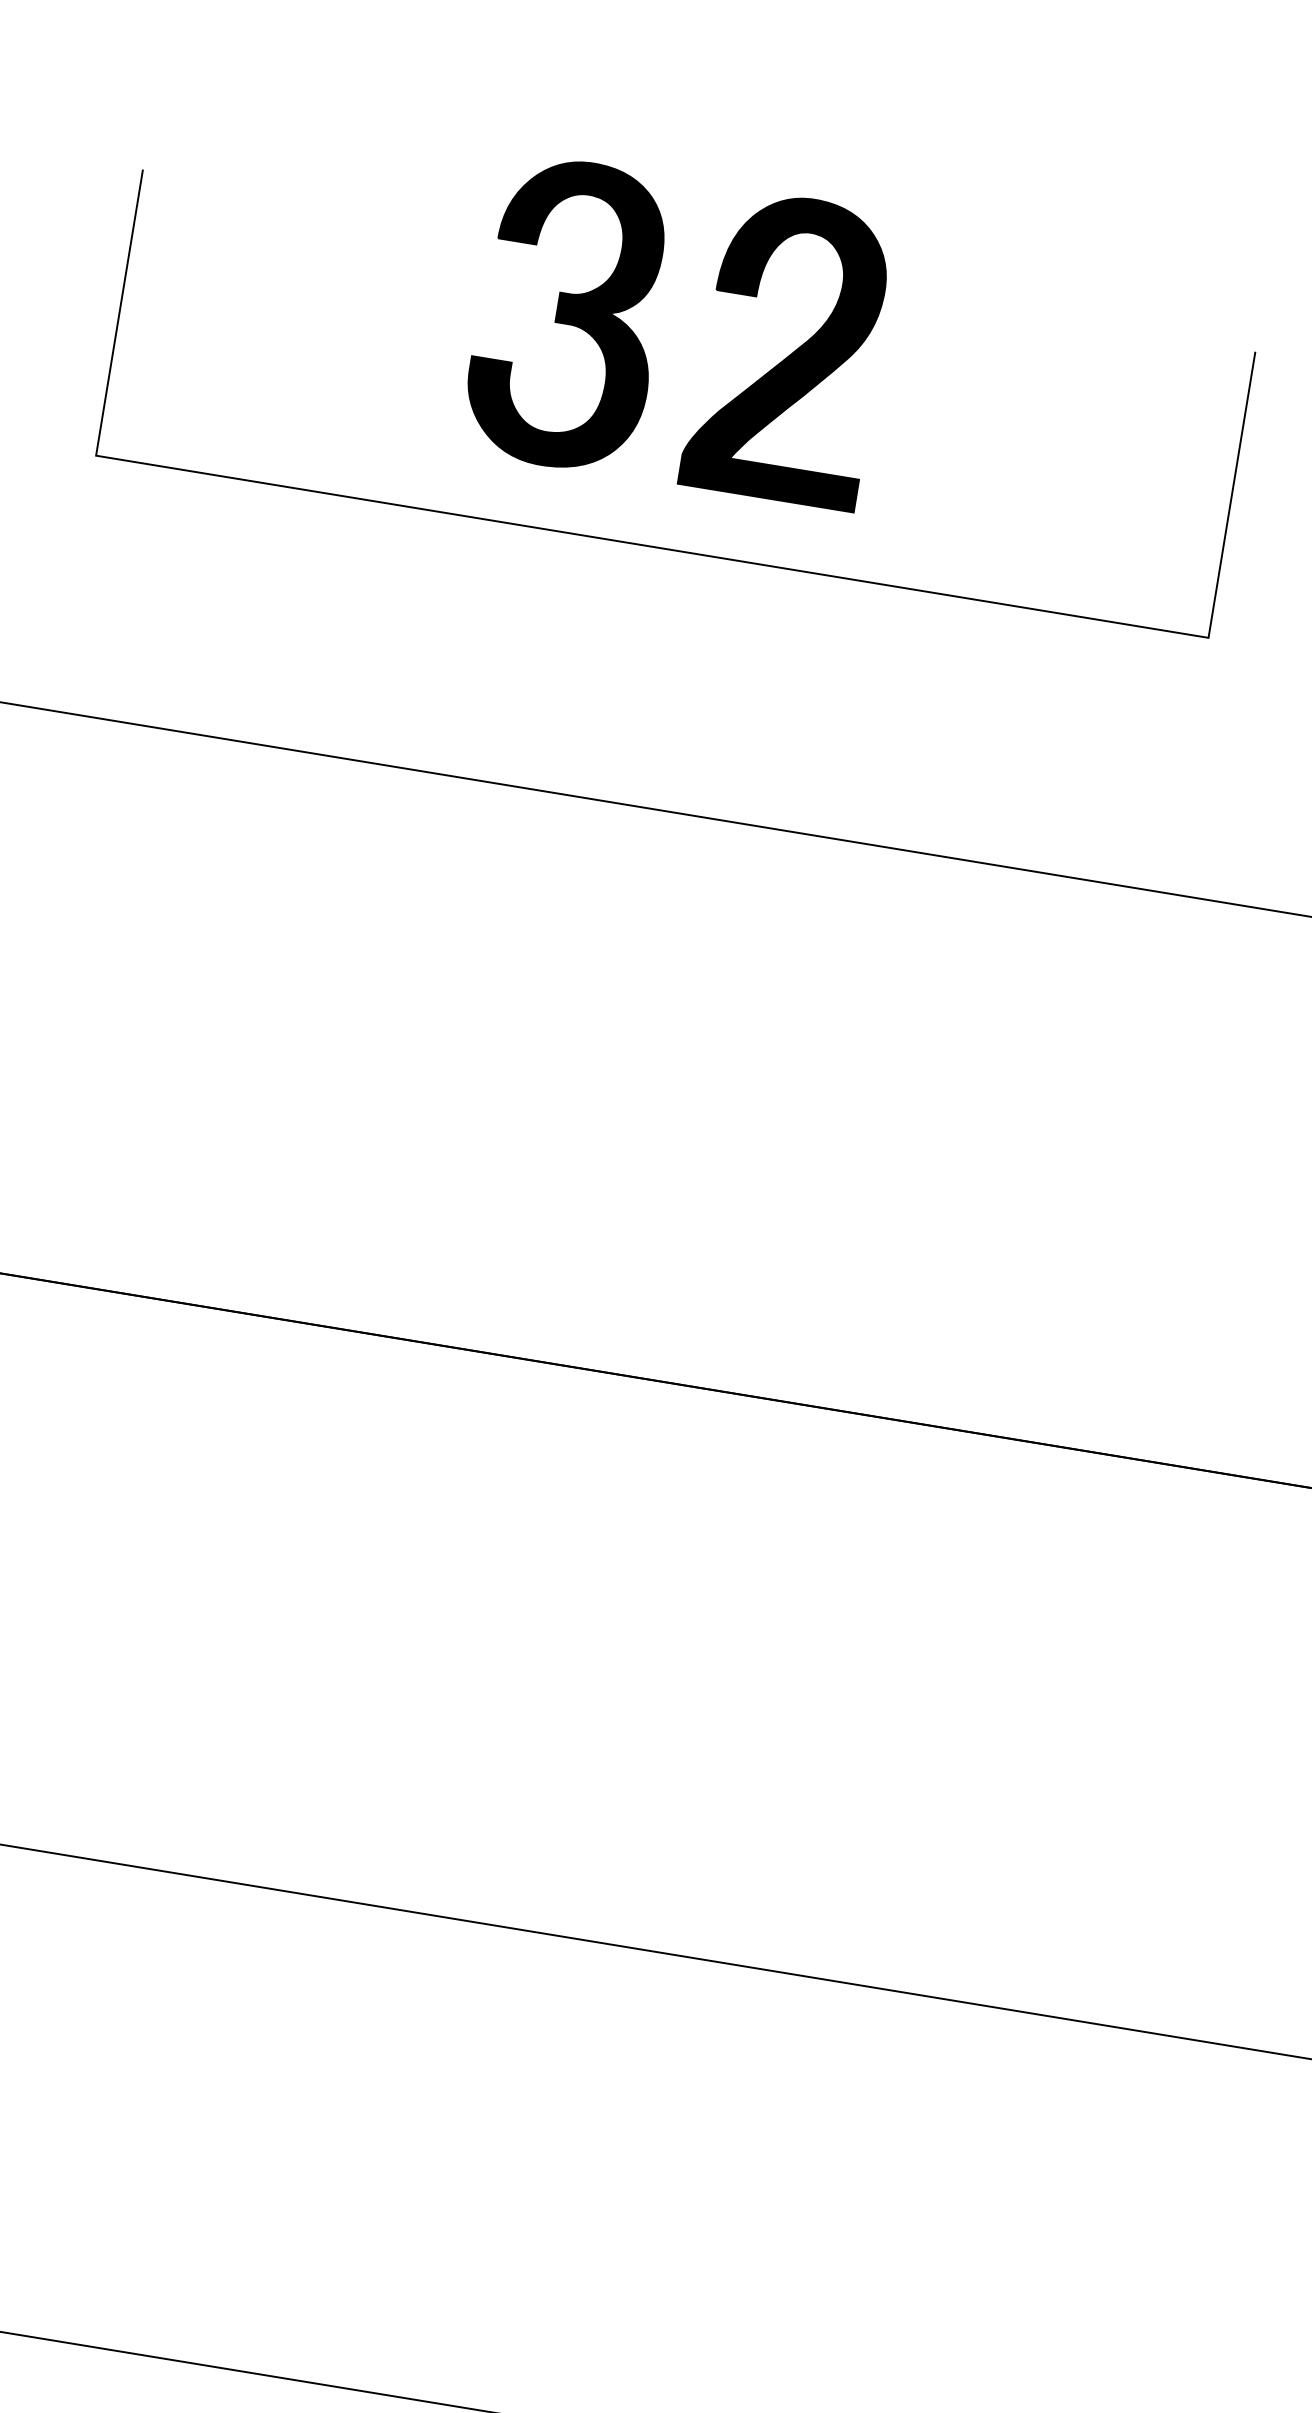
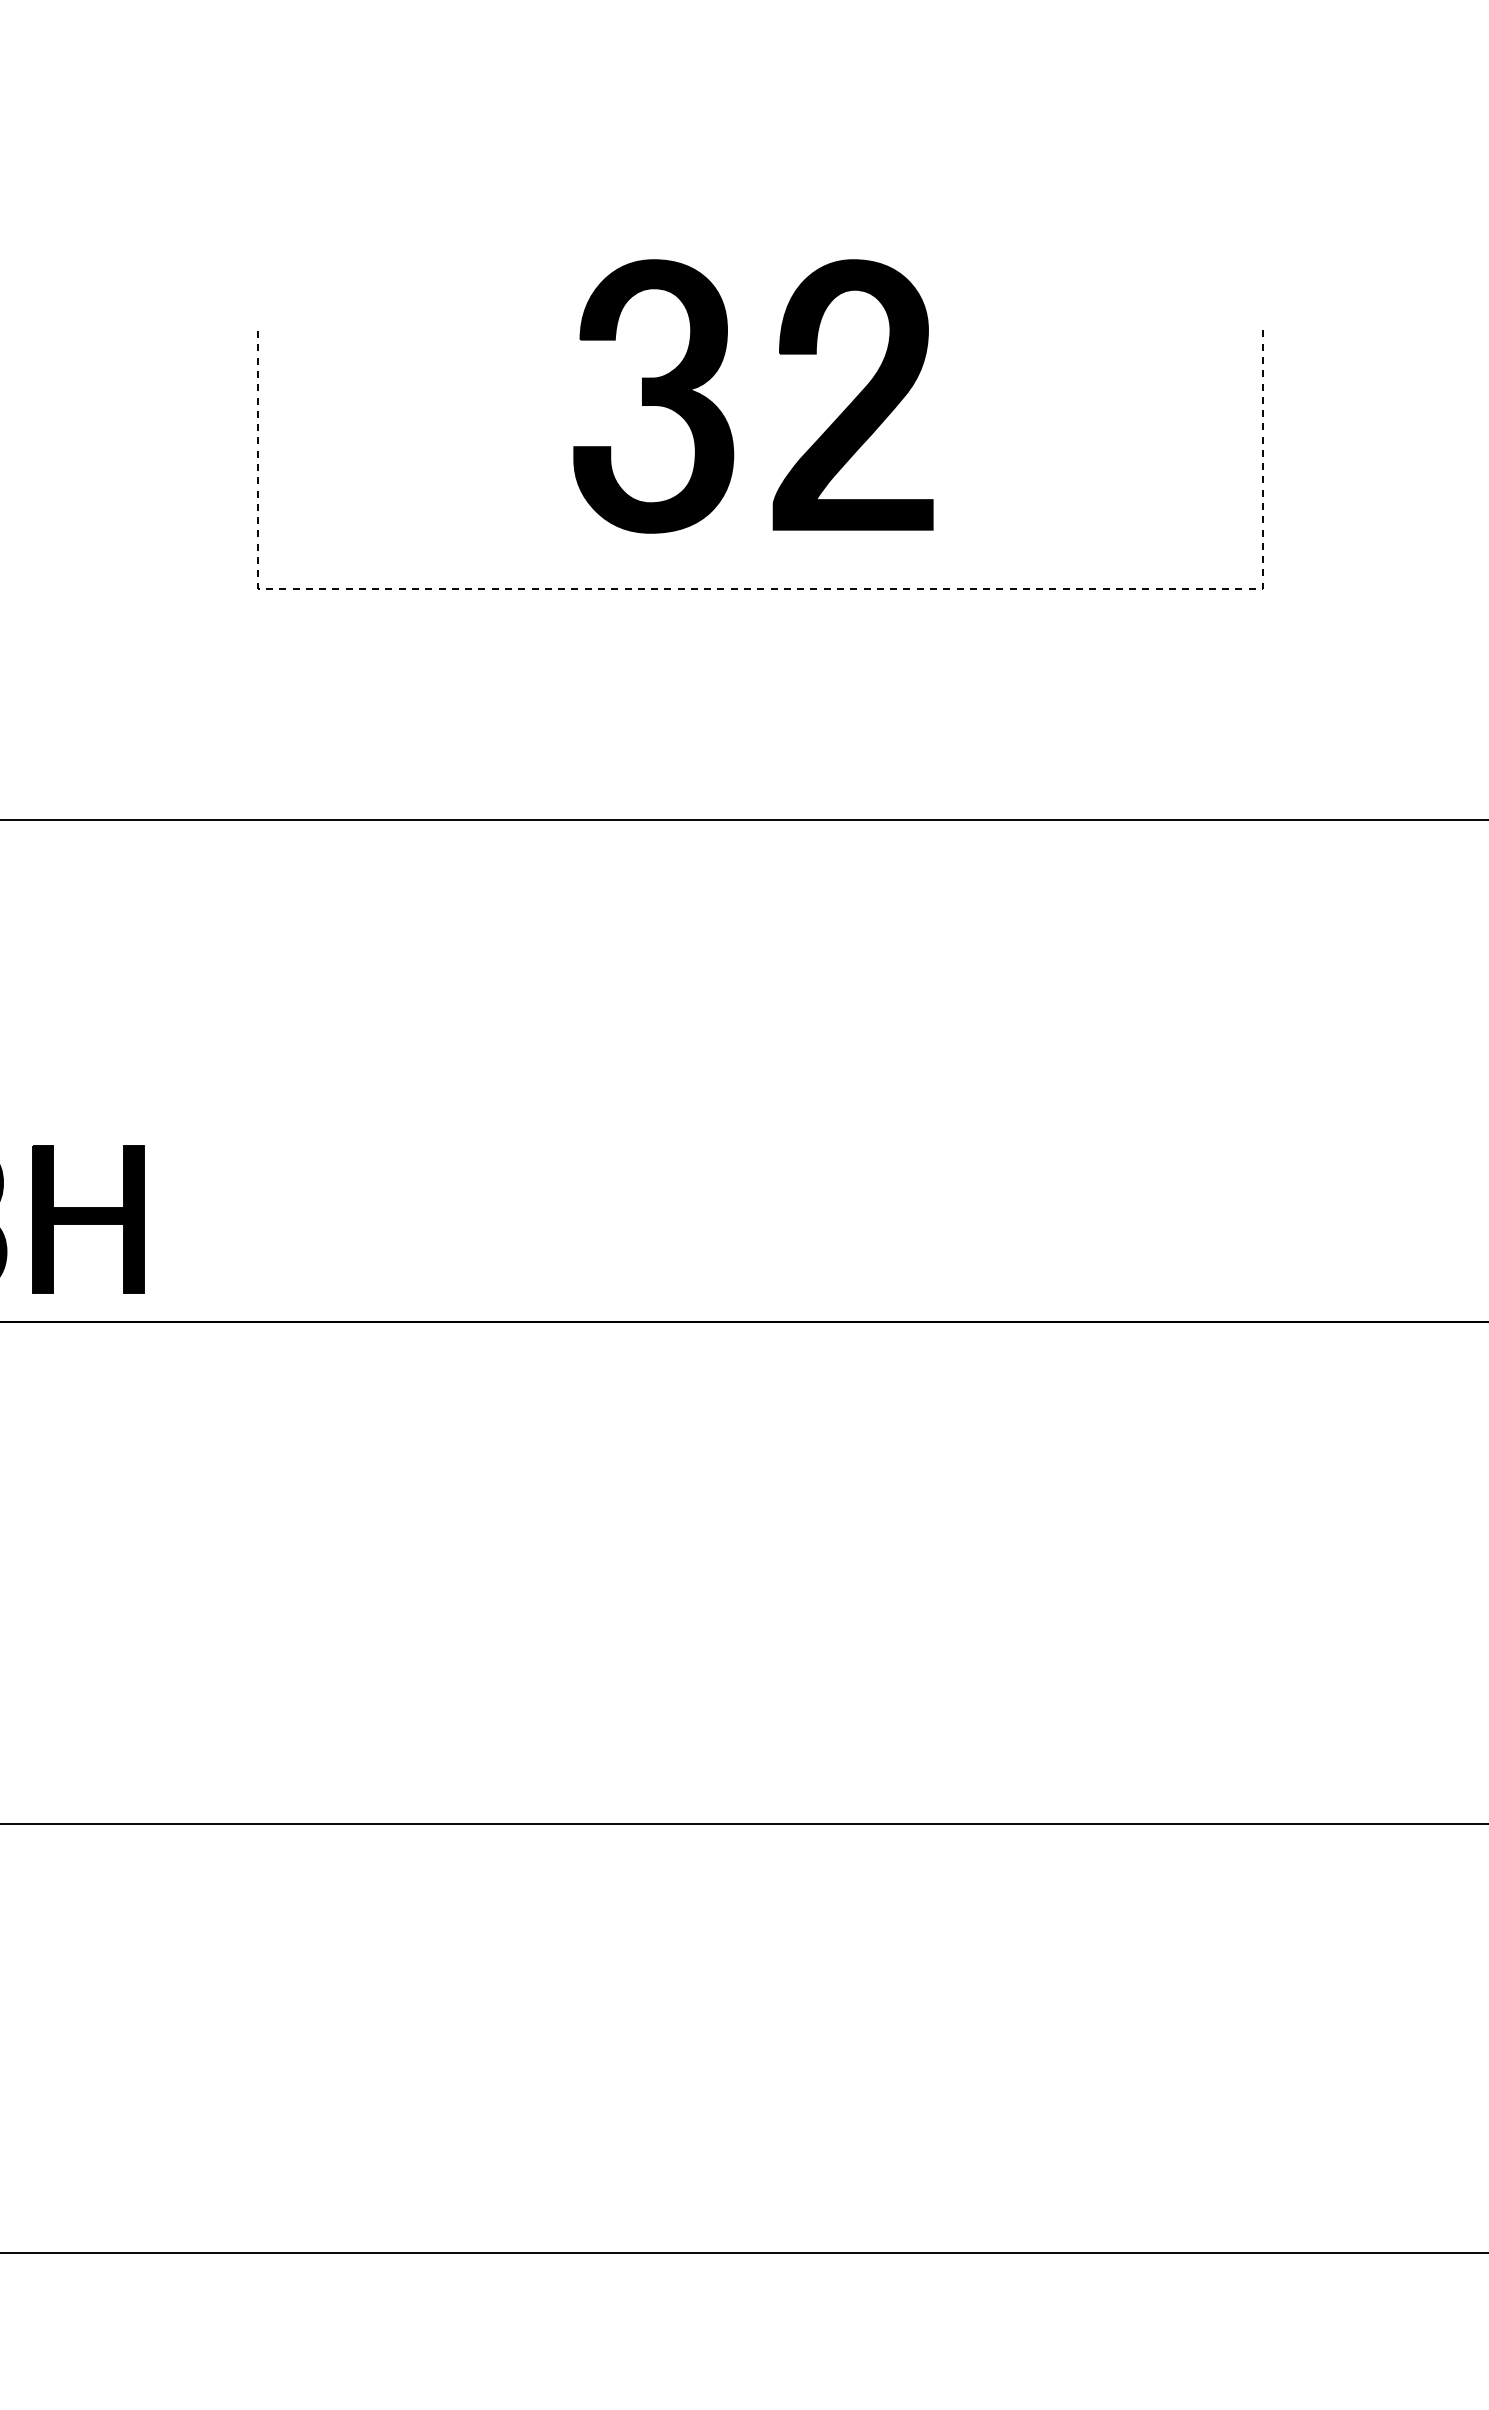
line: (651, 546) -> (759, 588), solid -> dashed

